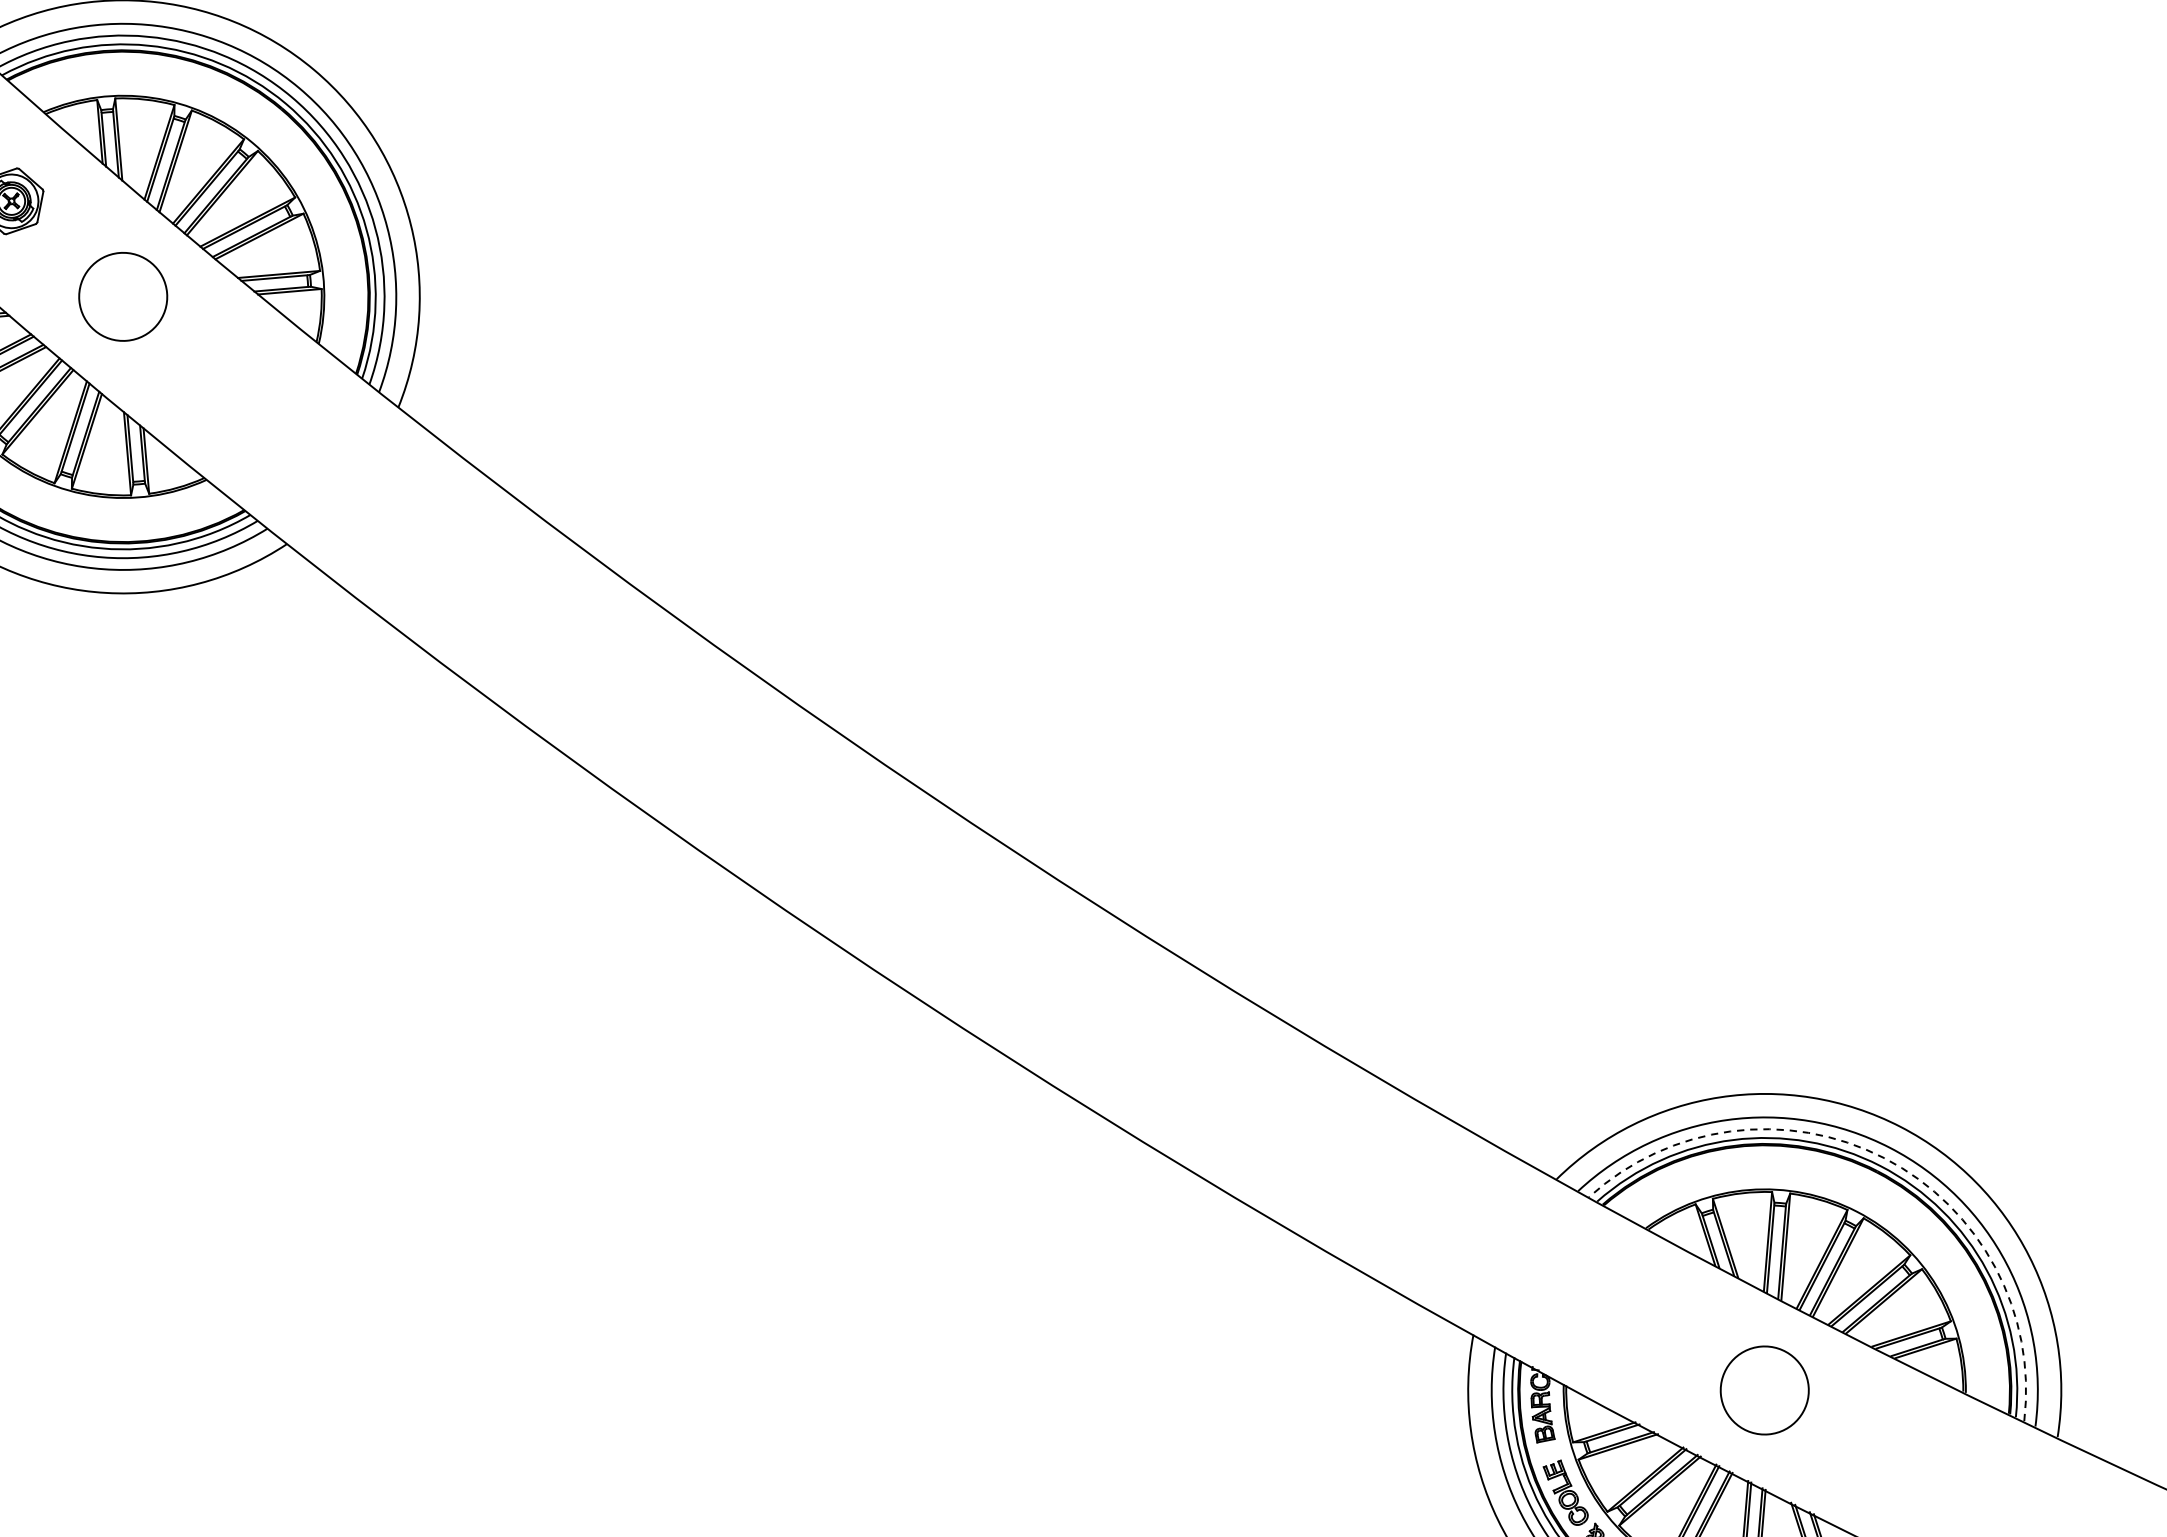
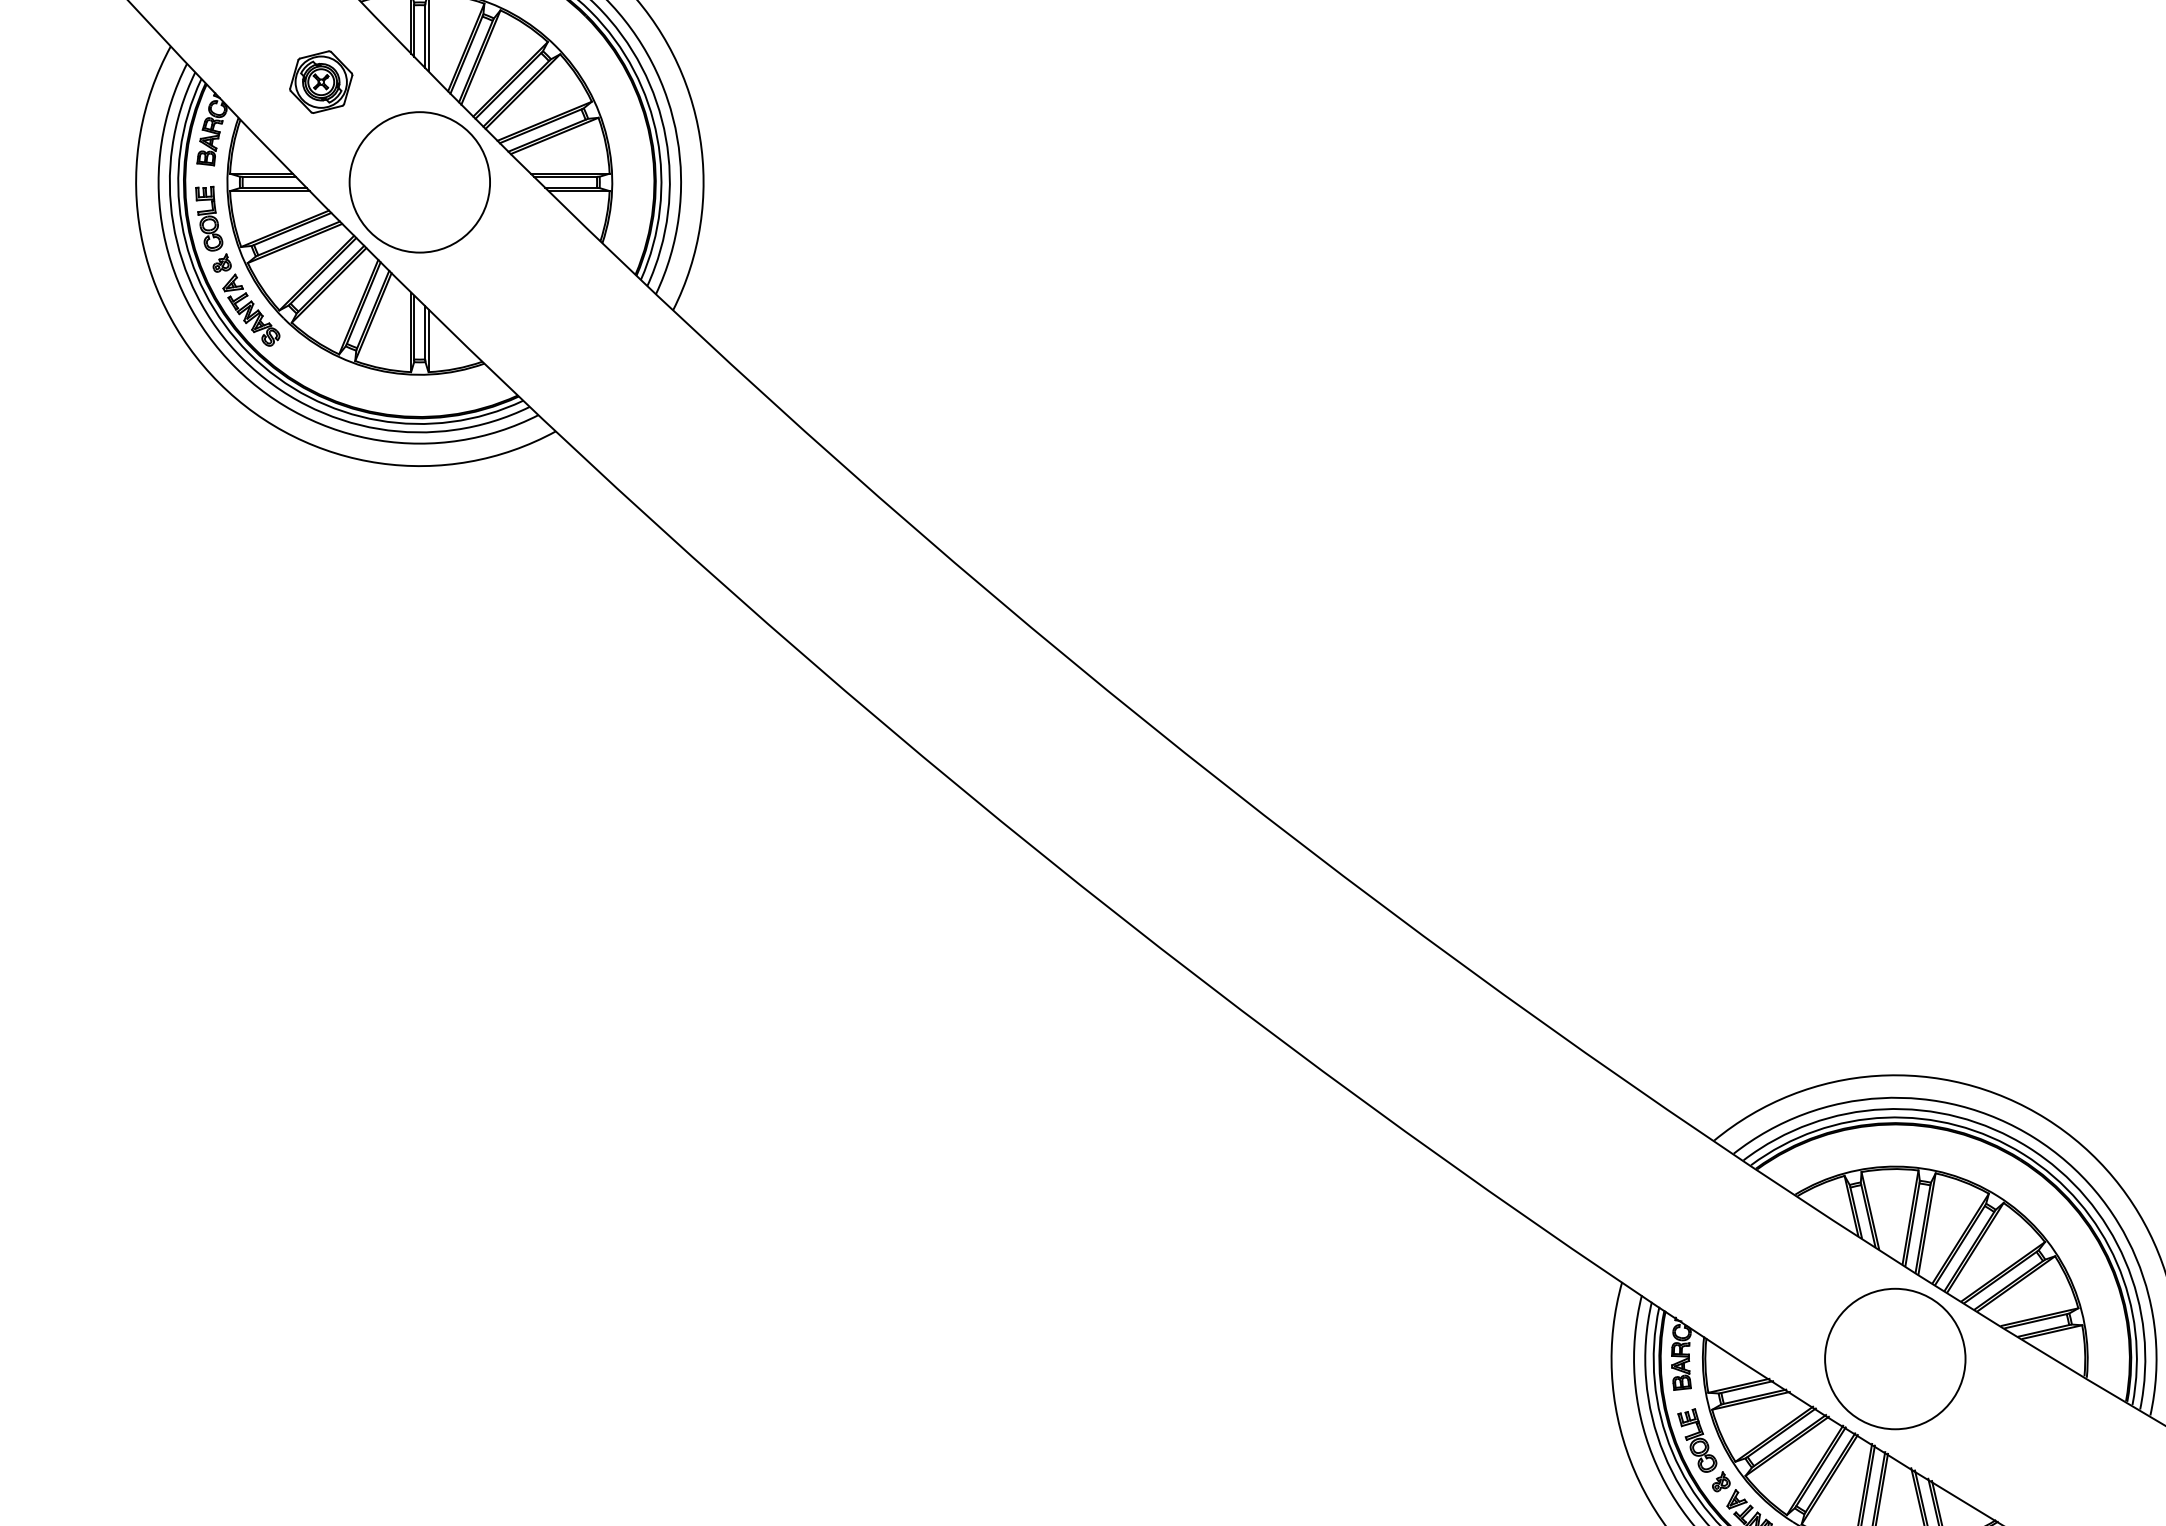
circle: (122, 297) -> (419, 182), size x1.67
arc: (1884, 1158) -> (2028, 1147), dashed -> solid
circle: (1764, 1389) -> (1895, 1358), size x1.67

